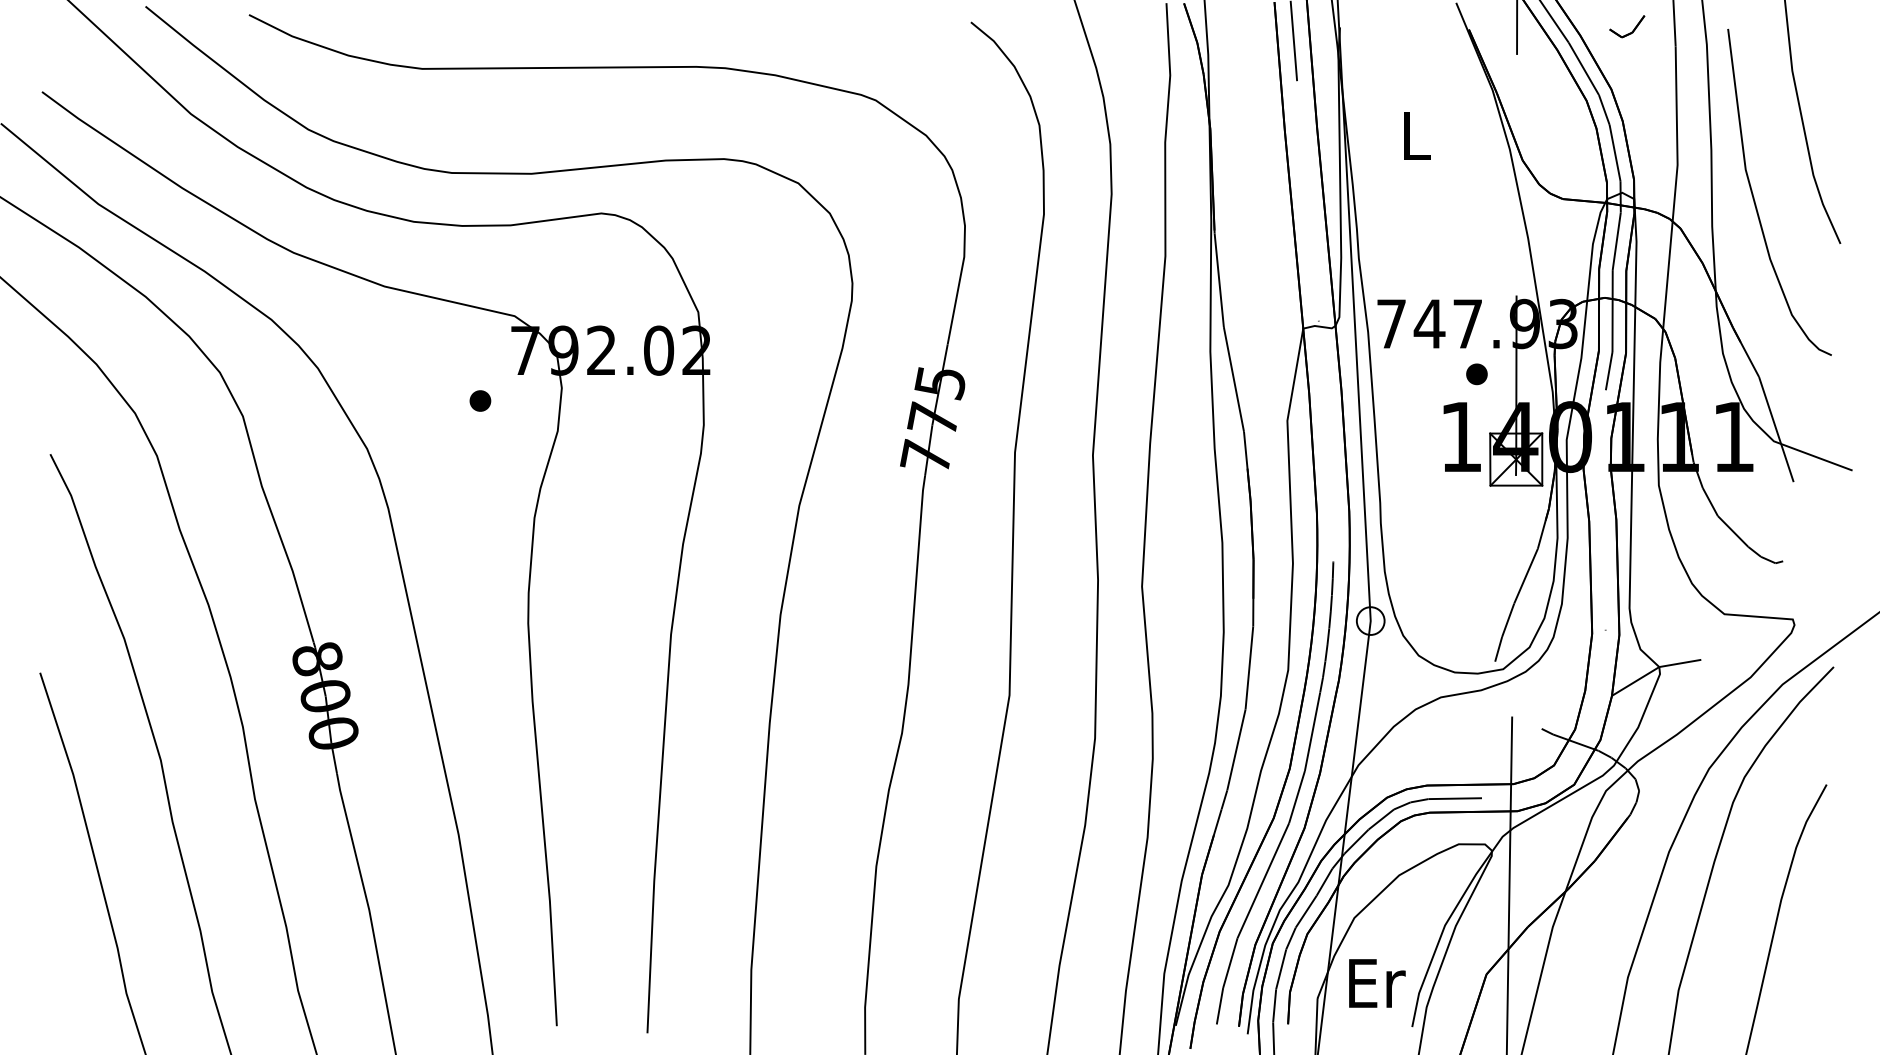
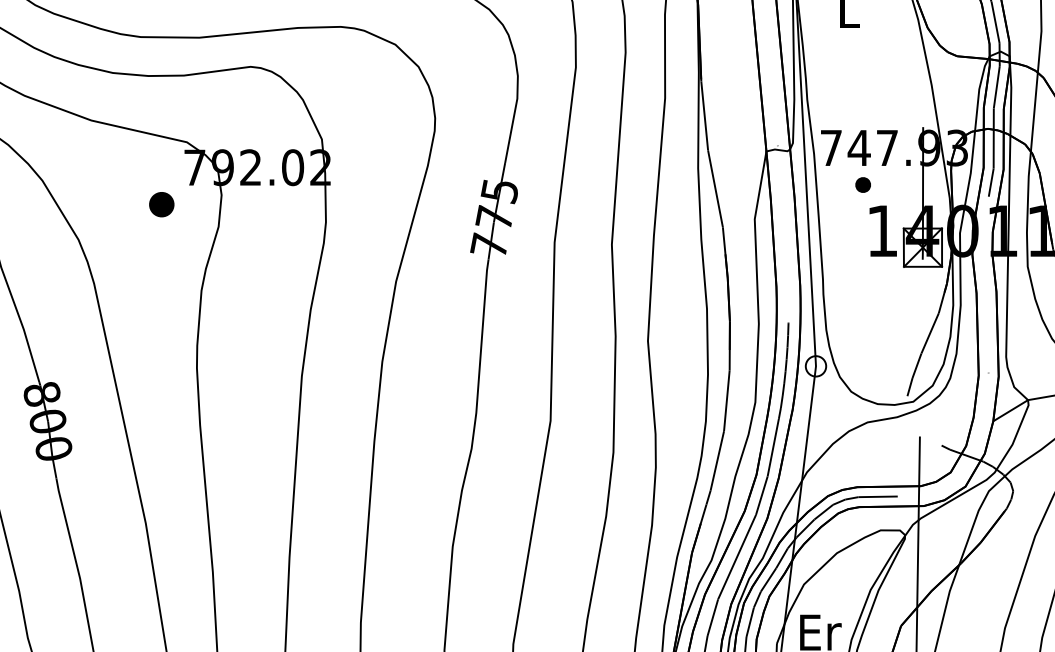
part: (1476, 374) -> (862, 185), moved
part: (480, 400) -> (161, 204), size x1.6

